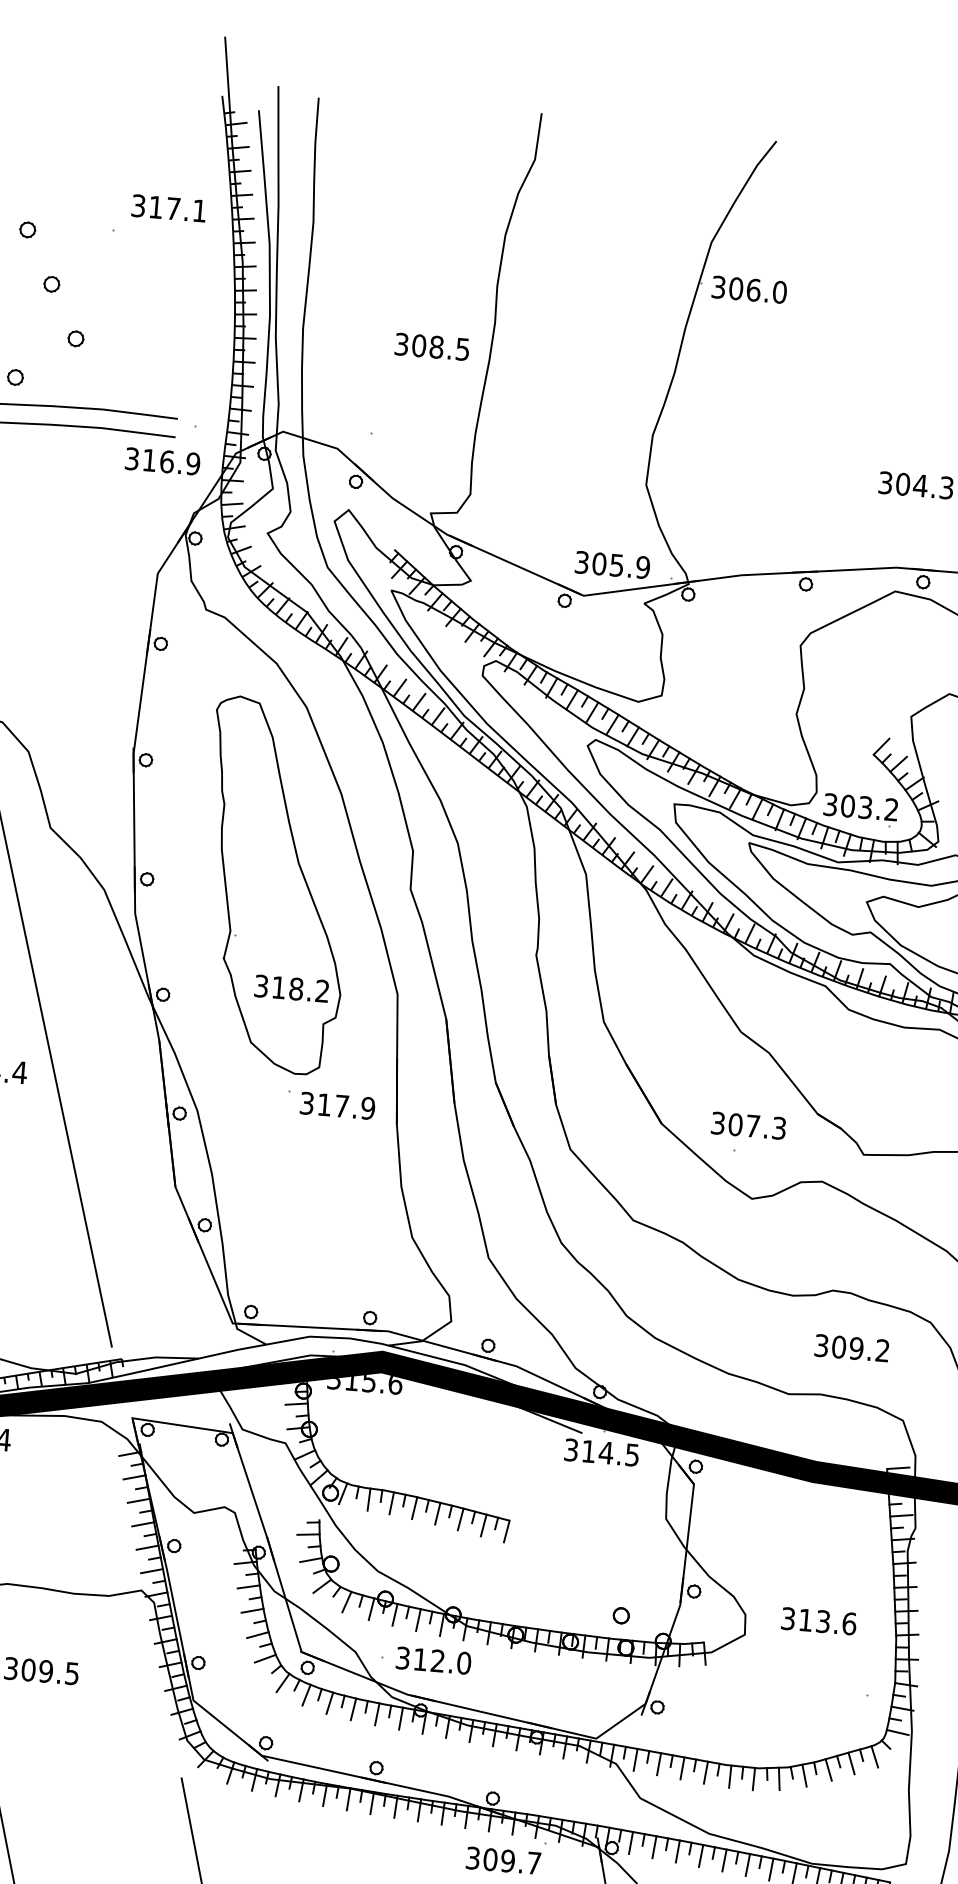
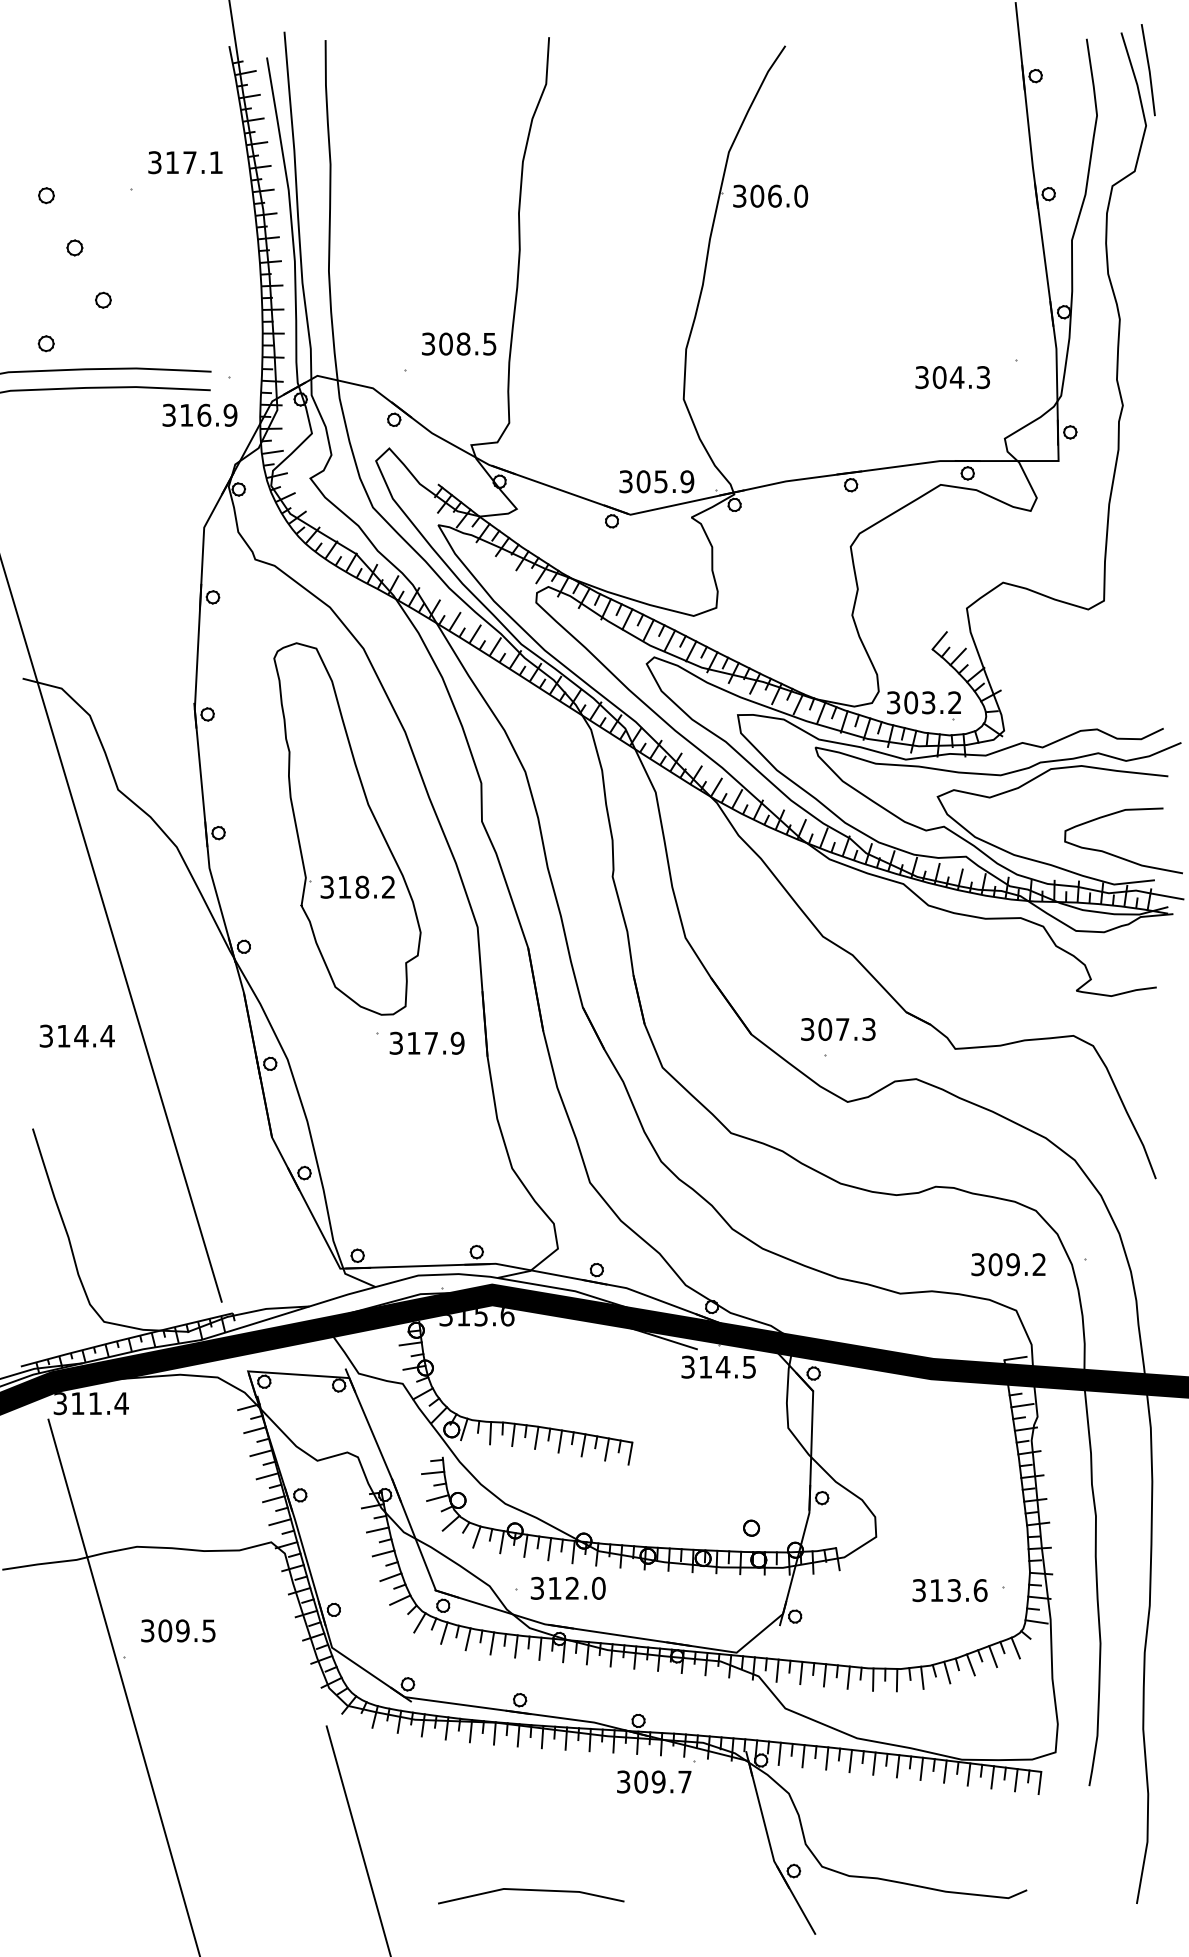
text: (432, 346) -> (459, 343), moved
text: (291, 987) -> (357, 886), moved
text: (851, 1348) -> (1008, 1264), moved
text: (818, 1621) -> (949, 1590), moved

